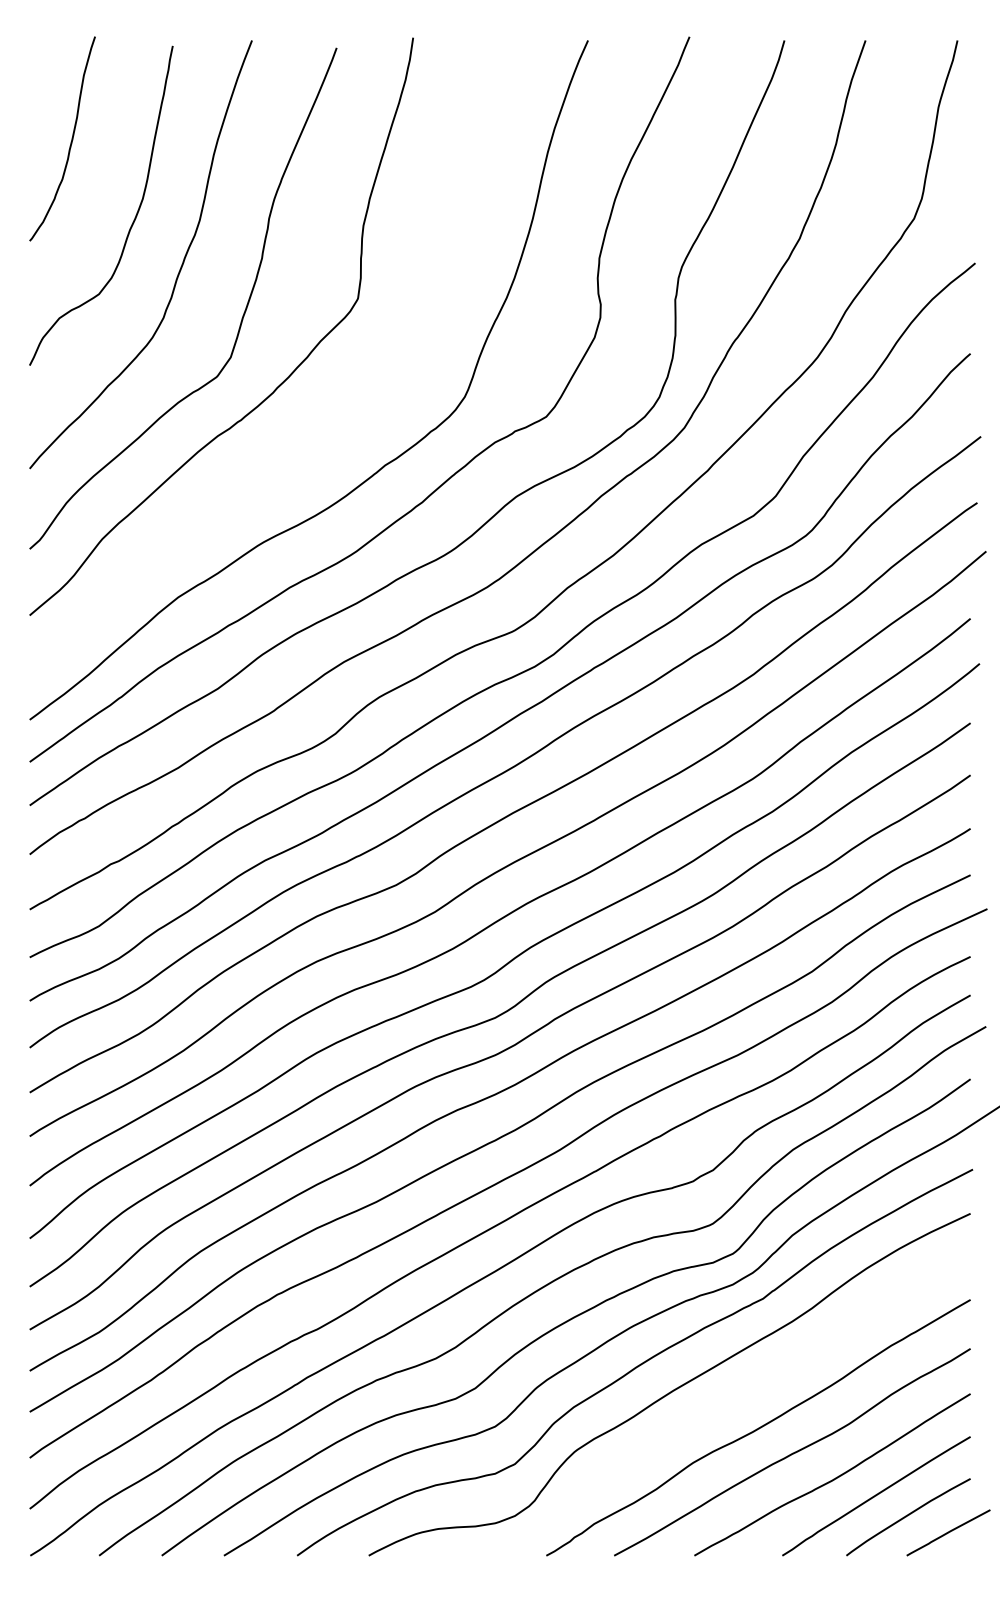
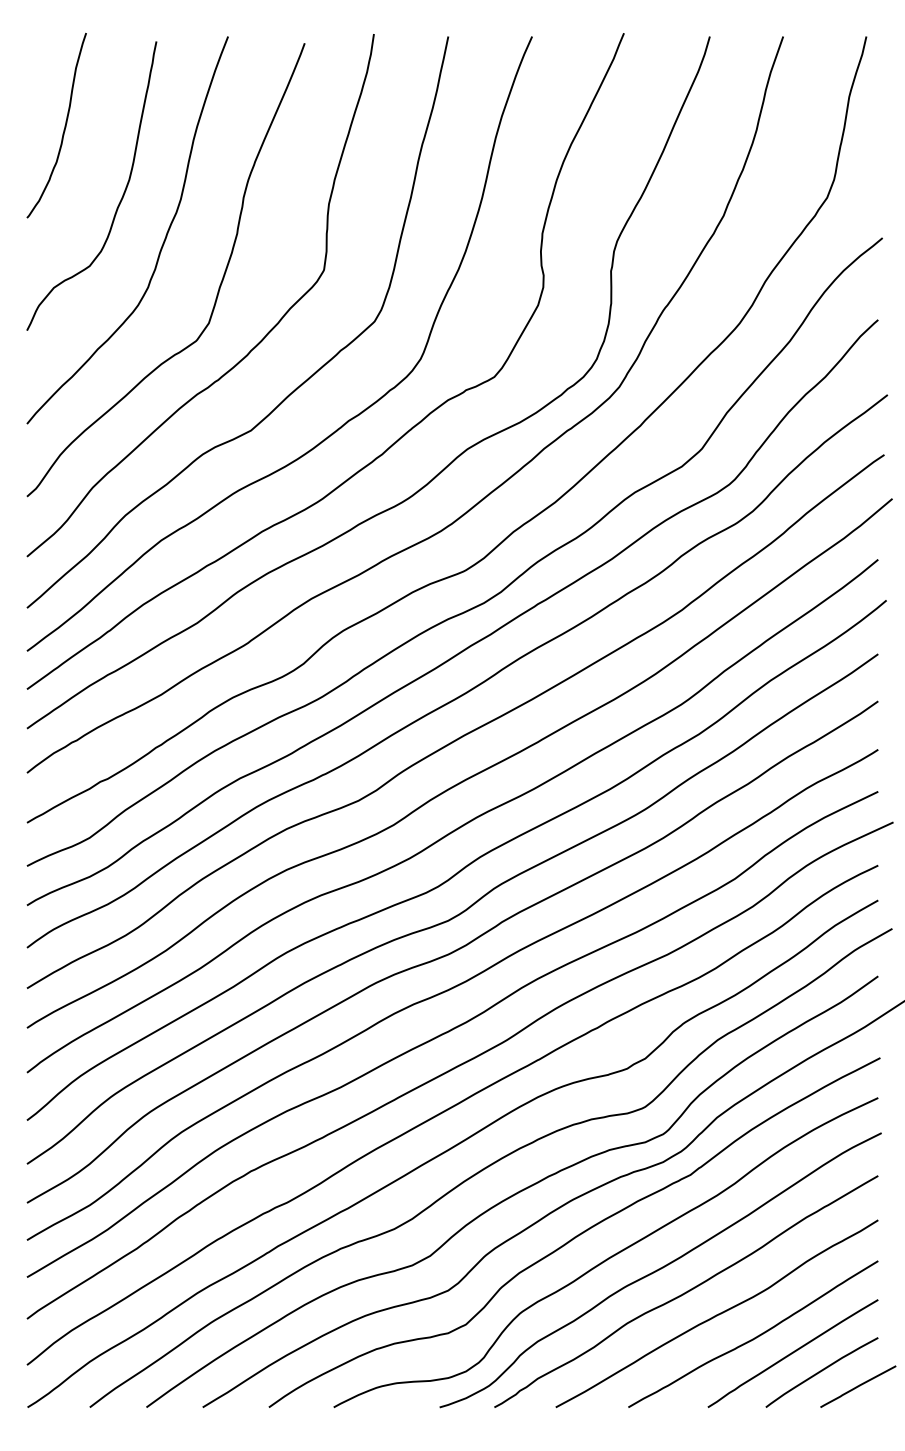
curve: (328, 427) -> (297, 386), added
curve: (729, 1403) -> (660, 1269), added

